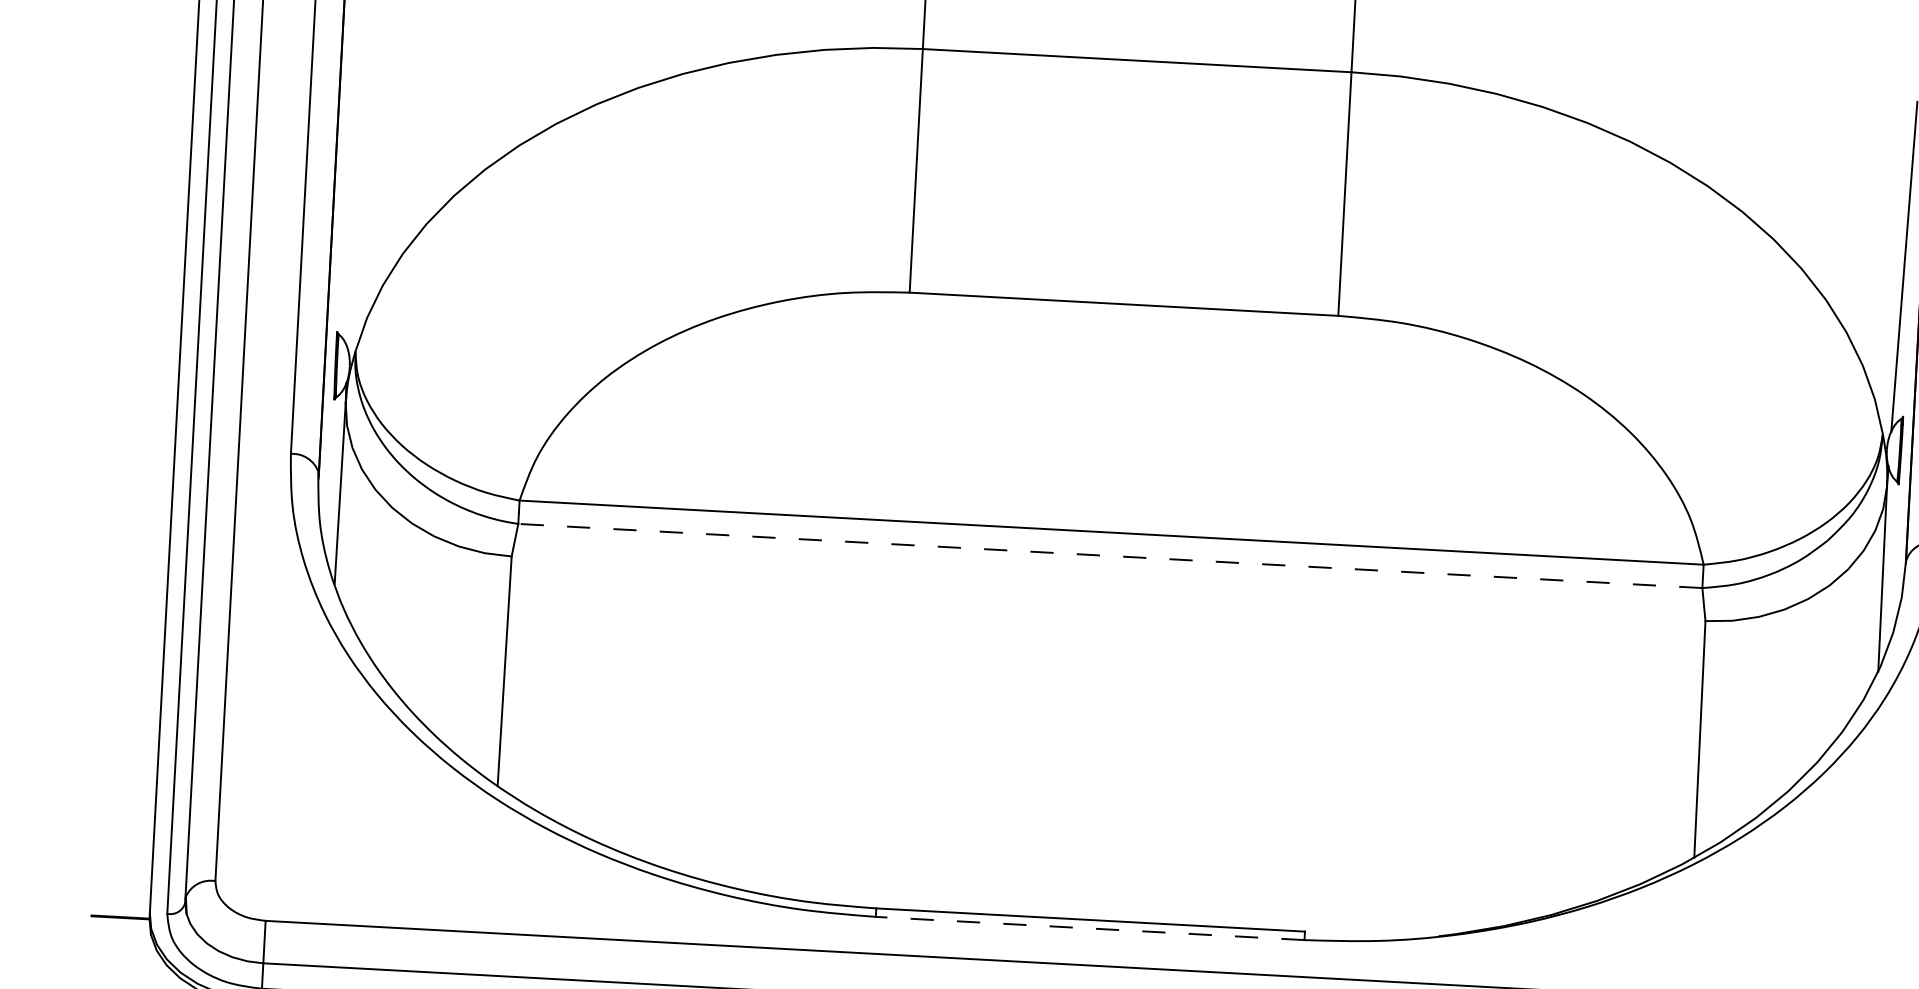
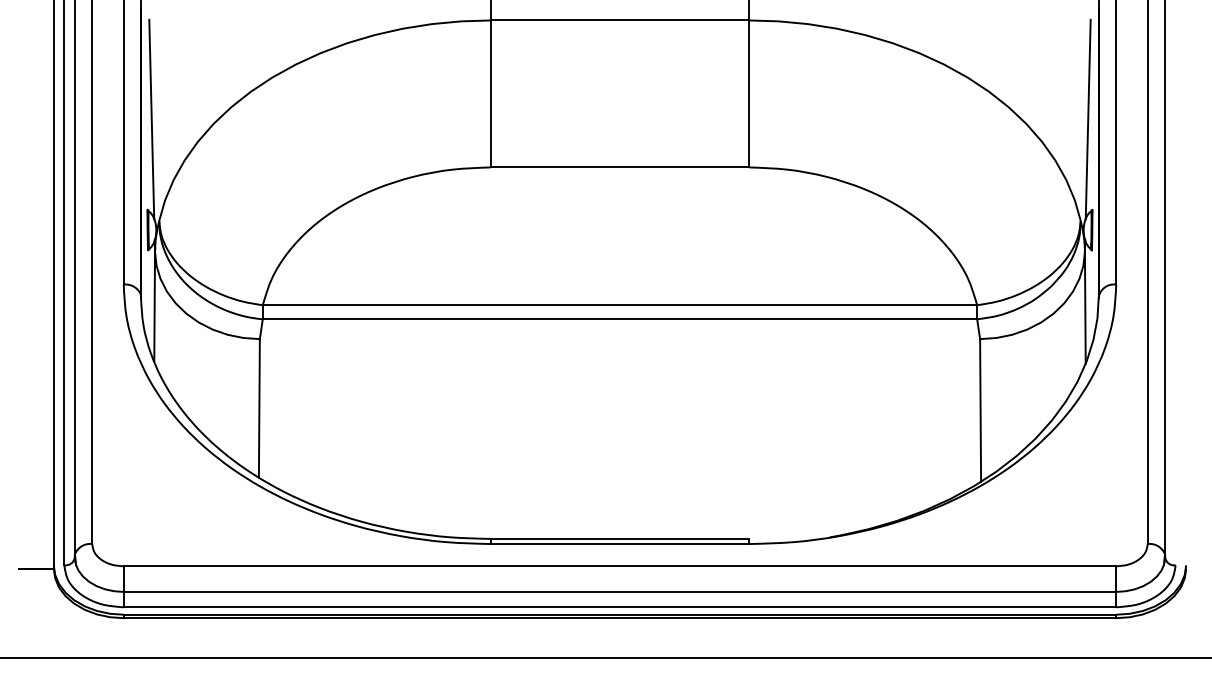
line: (351, 182) -> (151, 119), added
line: (1109, 556) -> (619, 319), dashed -> solid
line: (1089, 929) -> (619, 544), dashed -> solid

